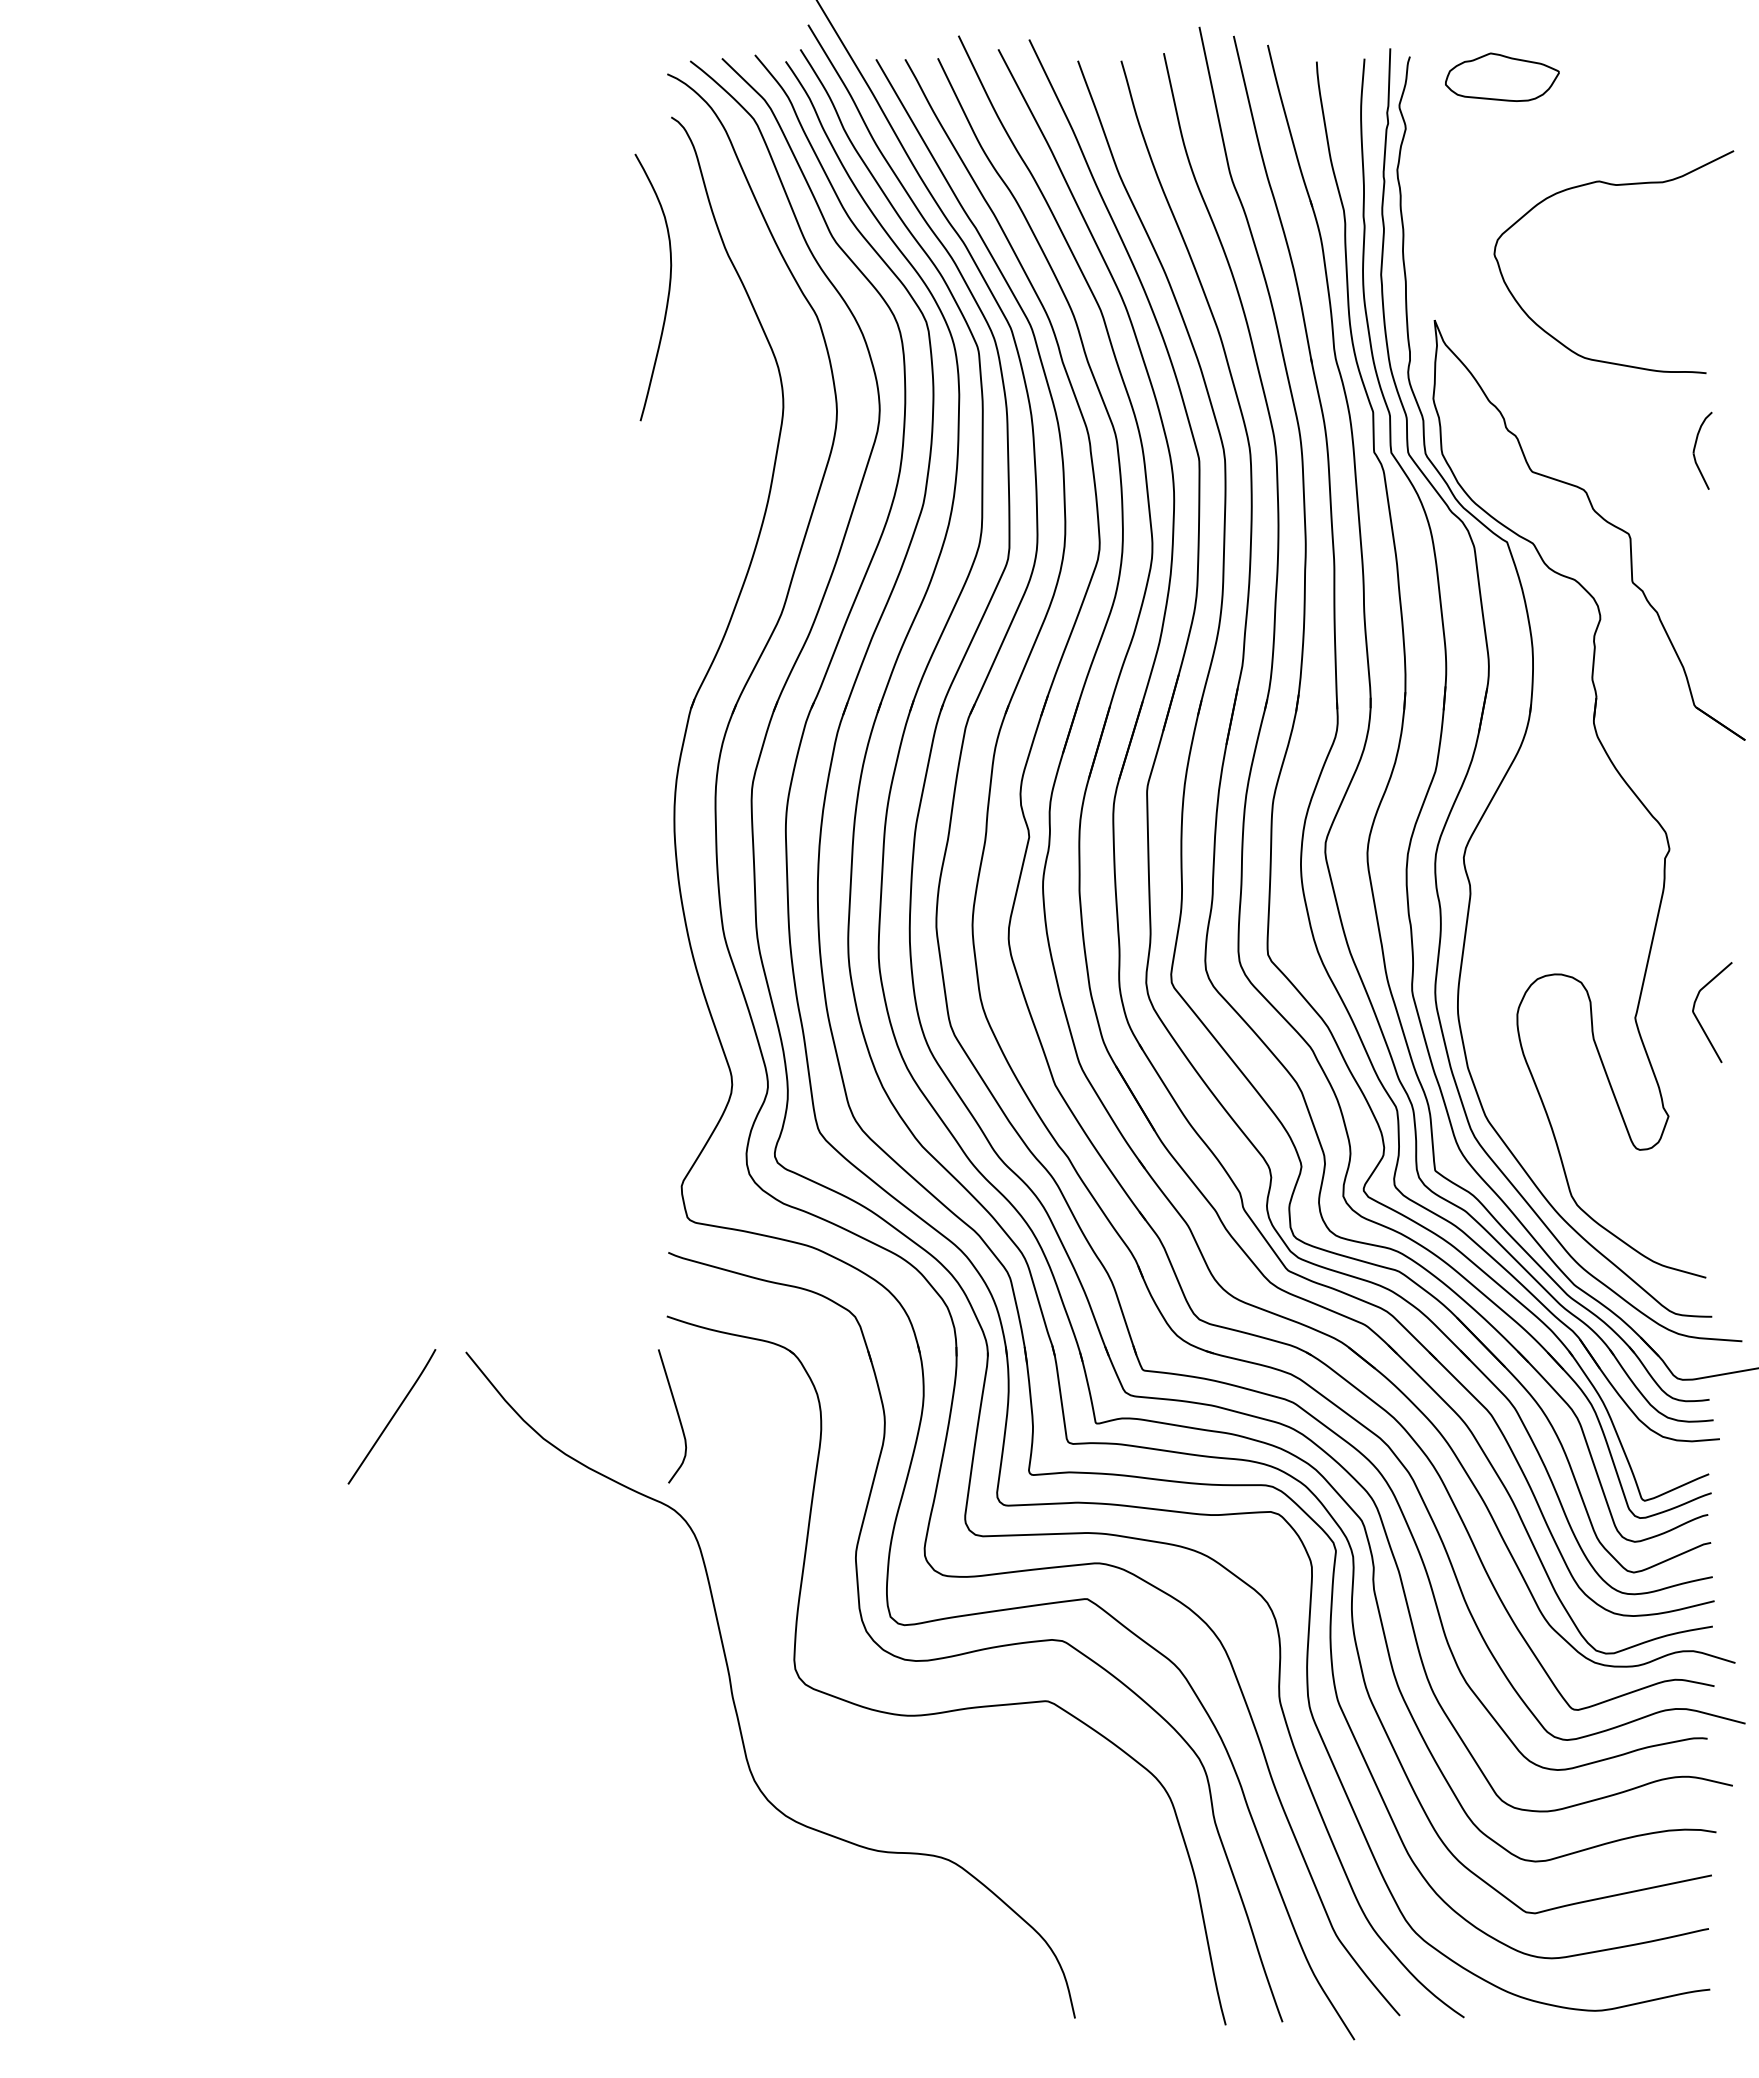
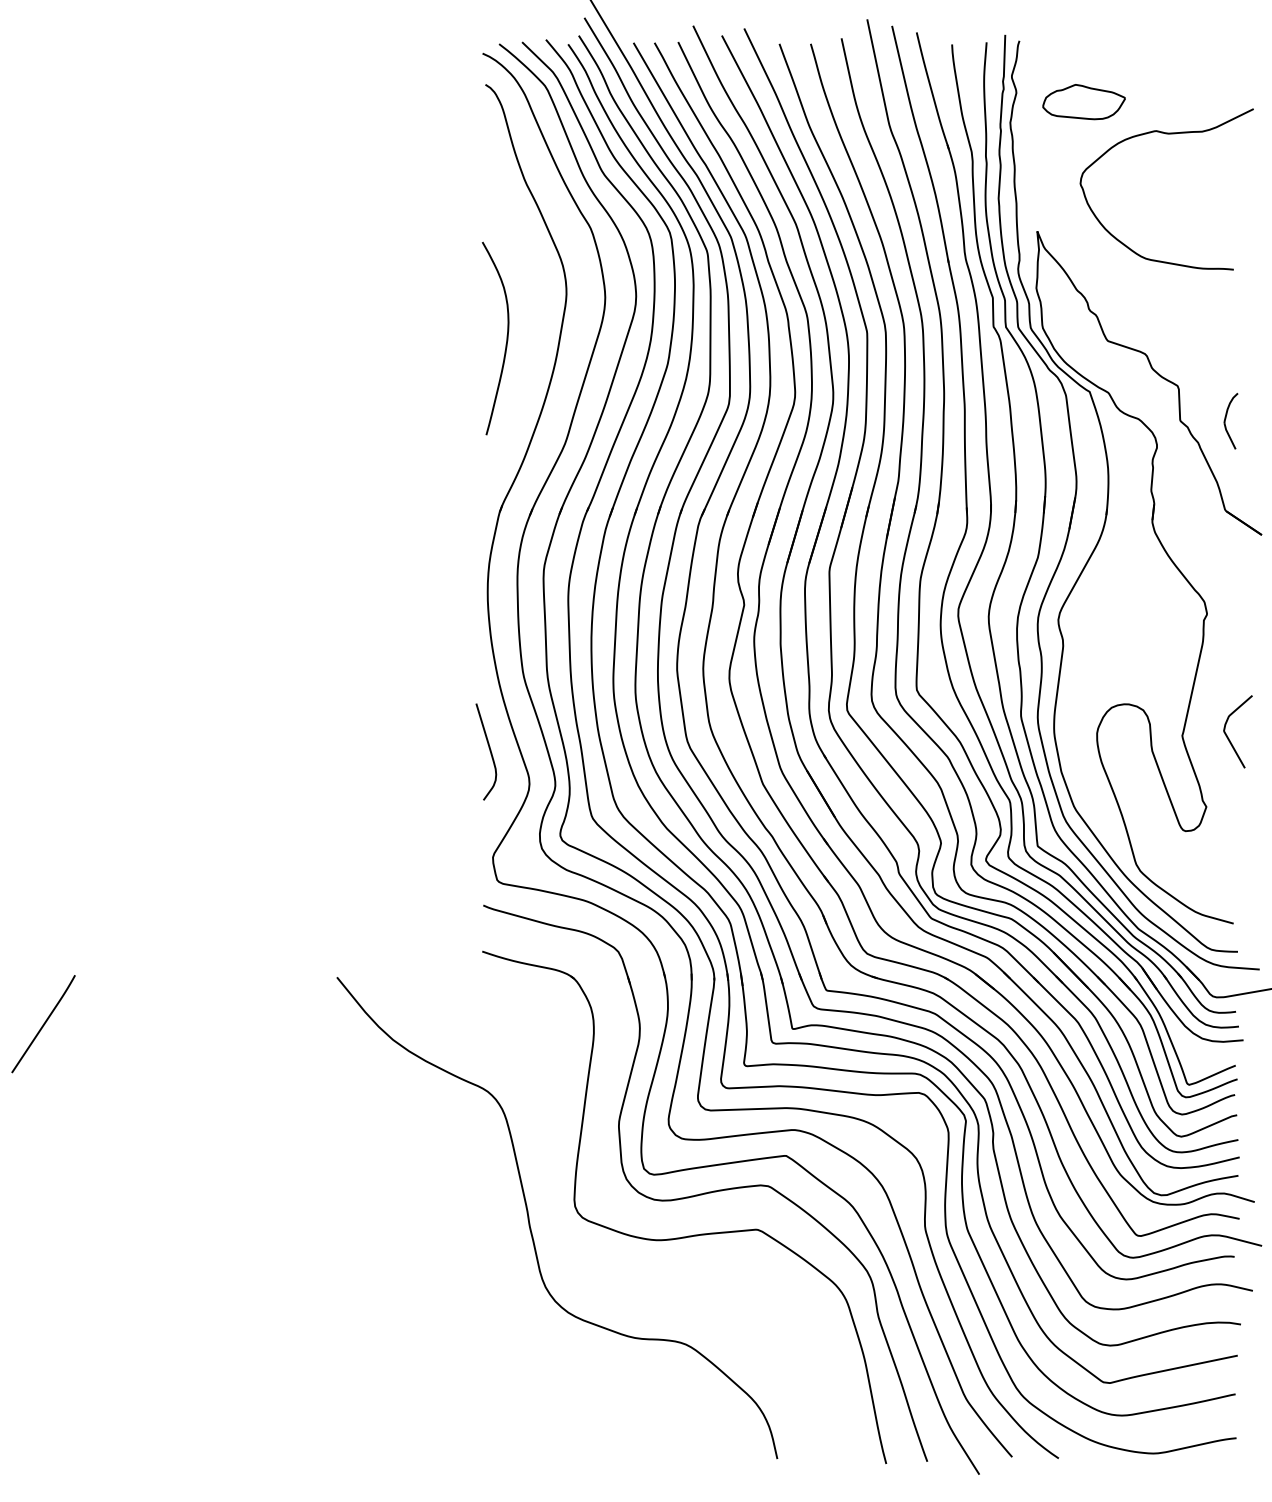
part: (1502, 76) -> (1084, 101), moved
curve: (668, 287) -> (506, 338), moved
part: (1695, 449) -> (1225, 420), moved
curve: (392, 1416) -> (43, 1023), moved
curve: (677, 1416) -> (489, 752), moved

